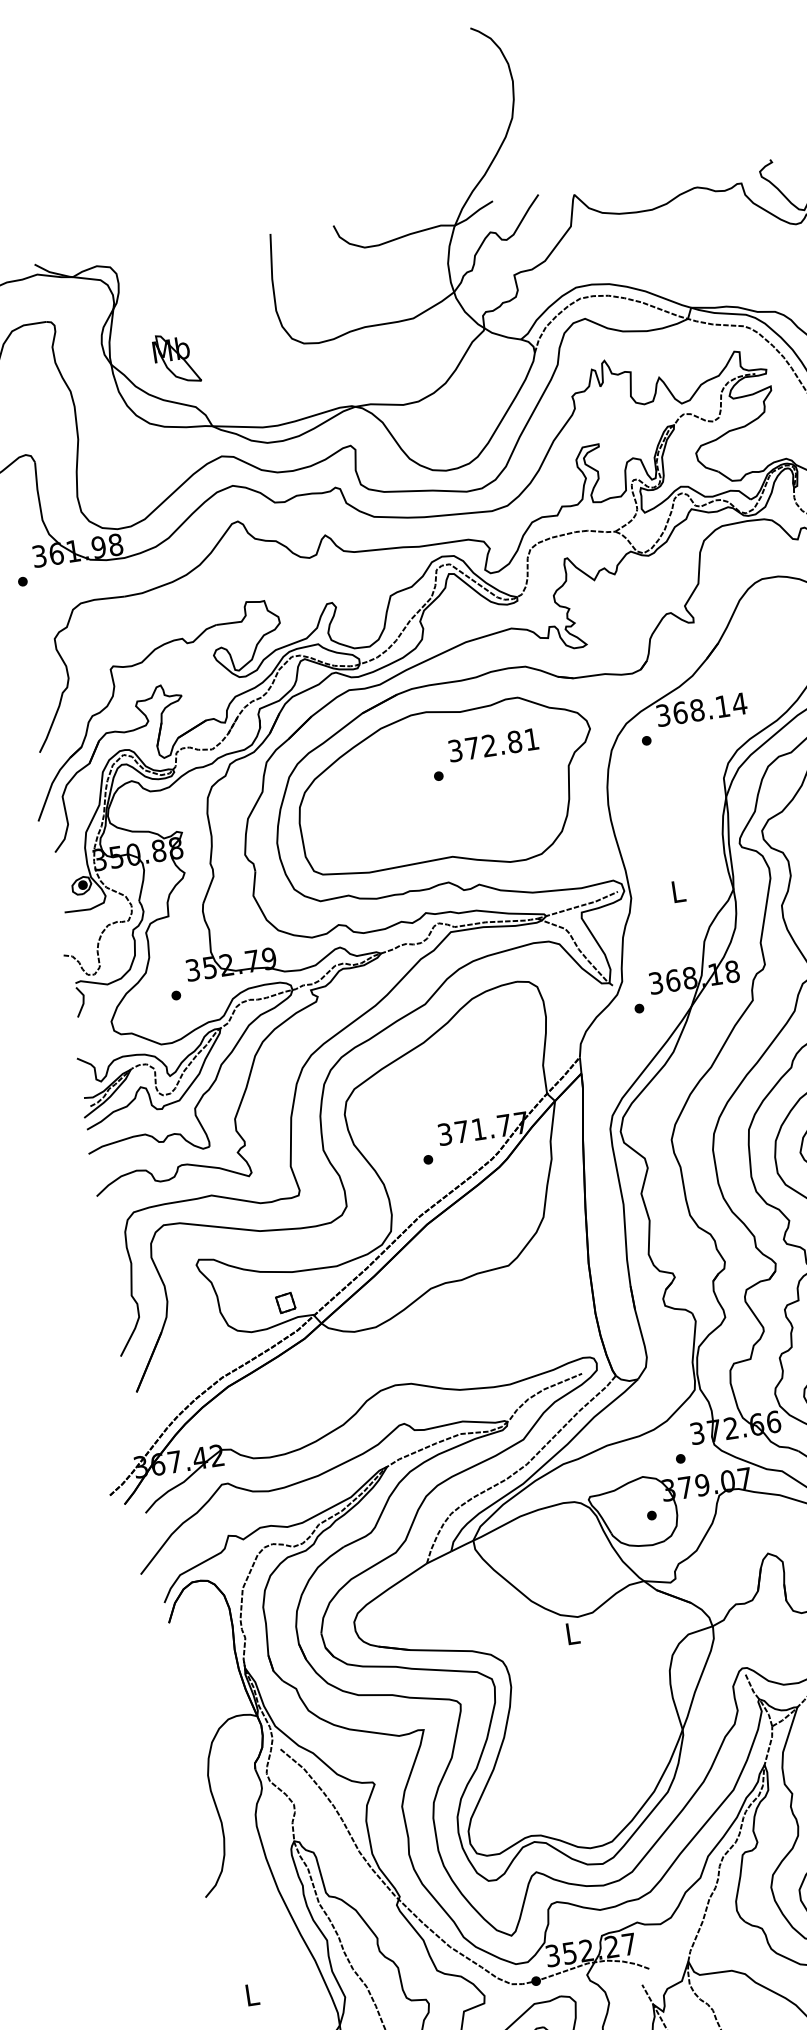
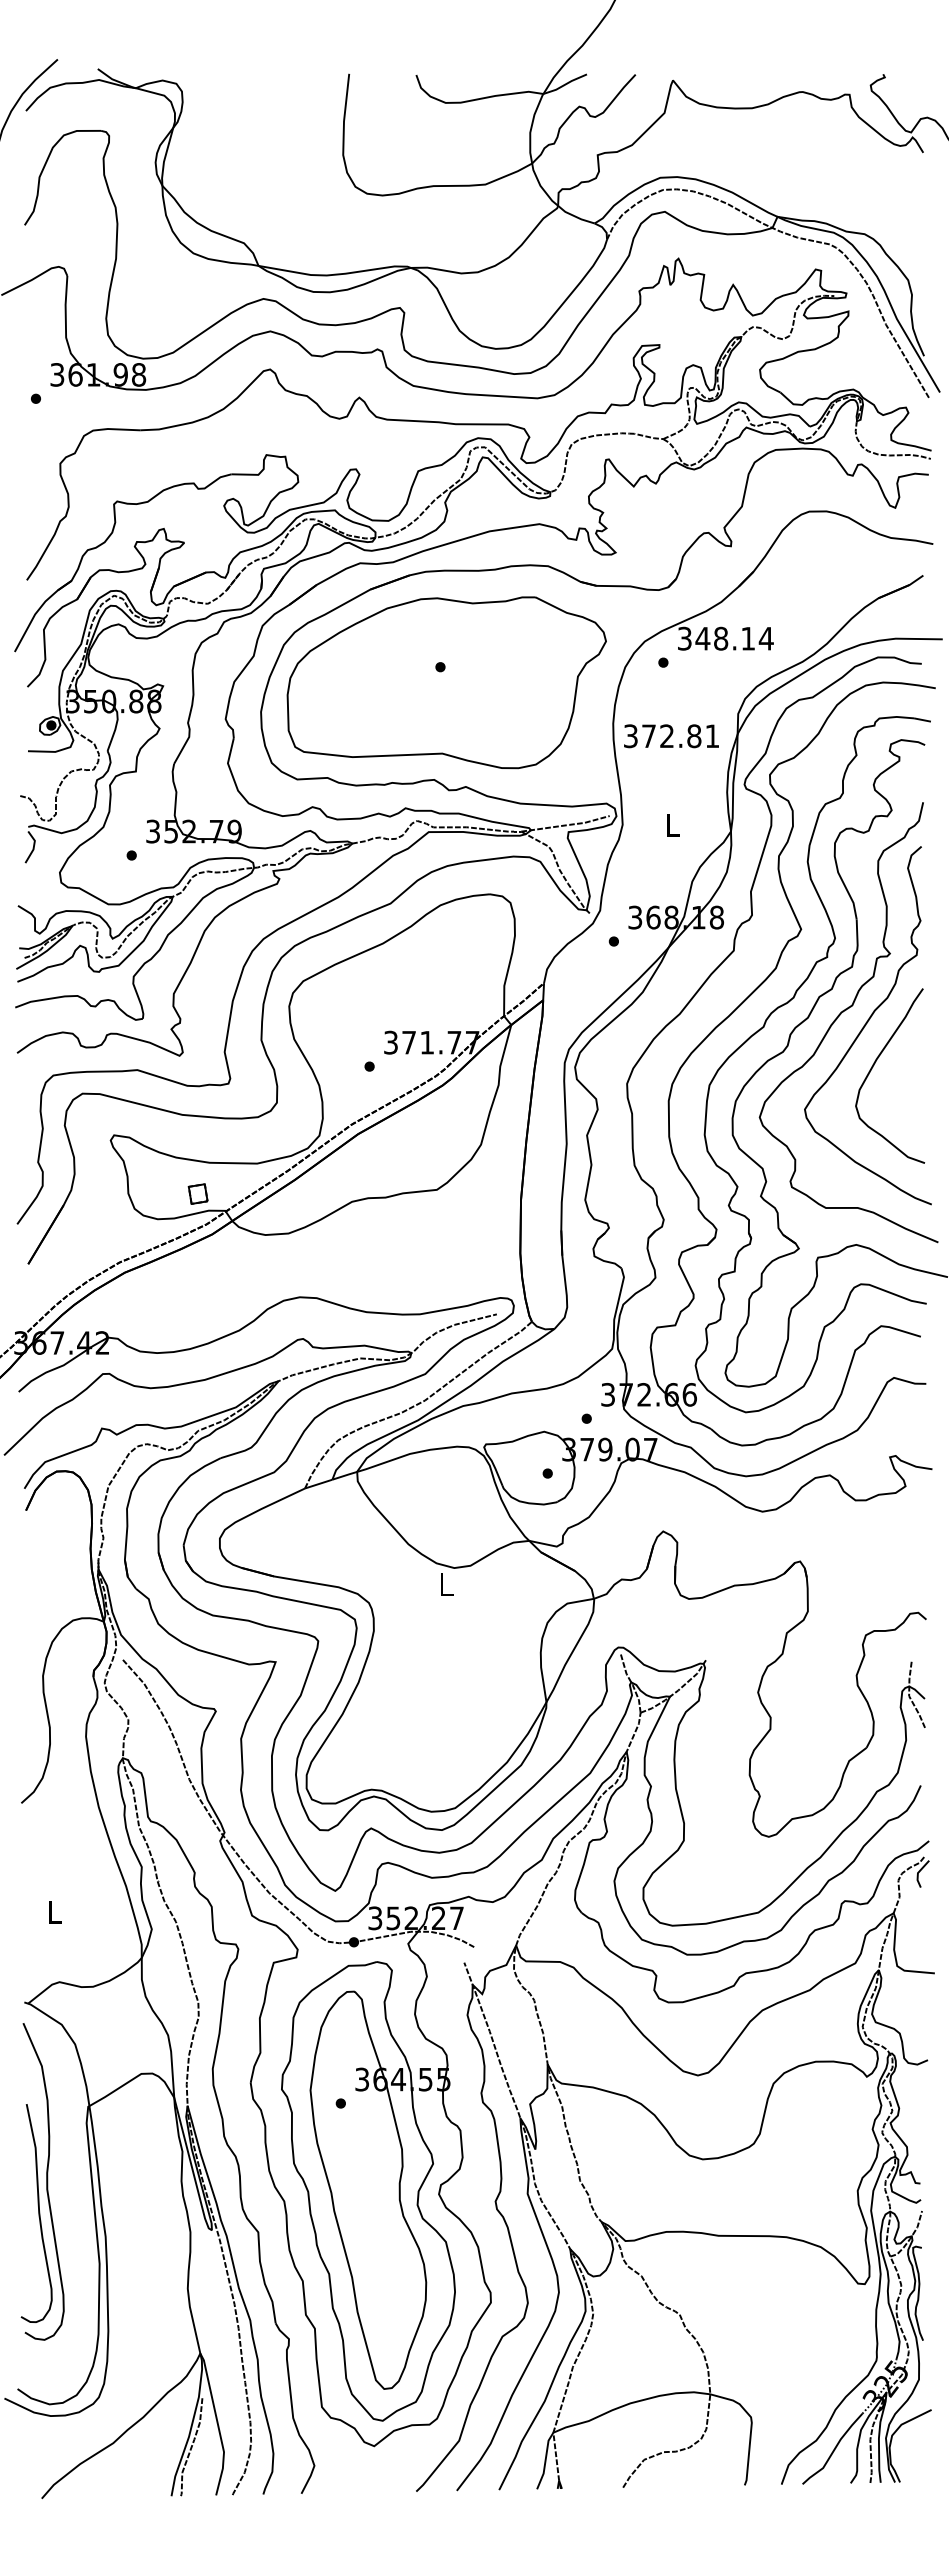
part: (176, 358) -> (231, 189), removed
text: (679, 712) -> (702, 638), 368.14 -> 348.14
text: (493, 745) -> (671, 736), moved

